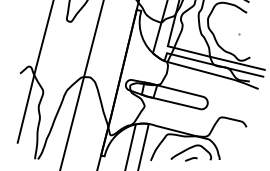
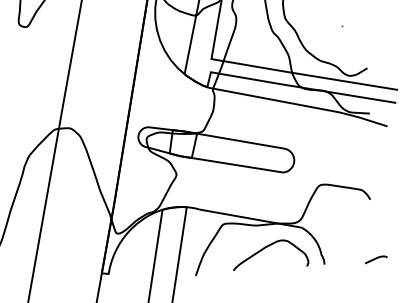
curve: (191, 159) -> (376, 259), moved

